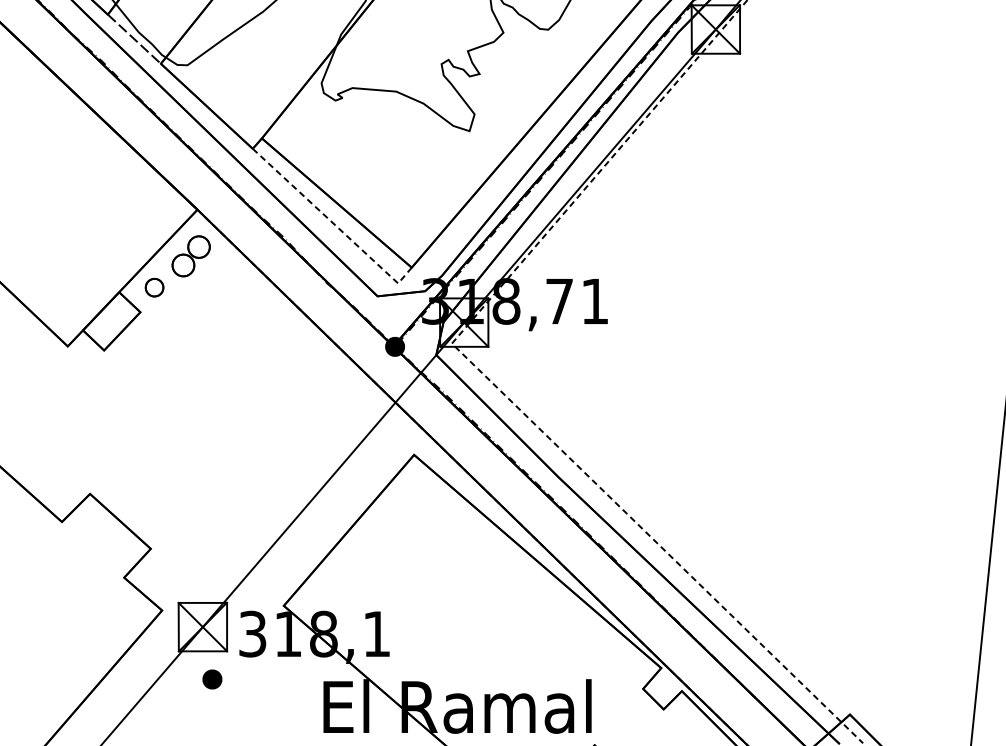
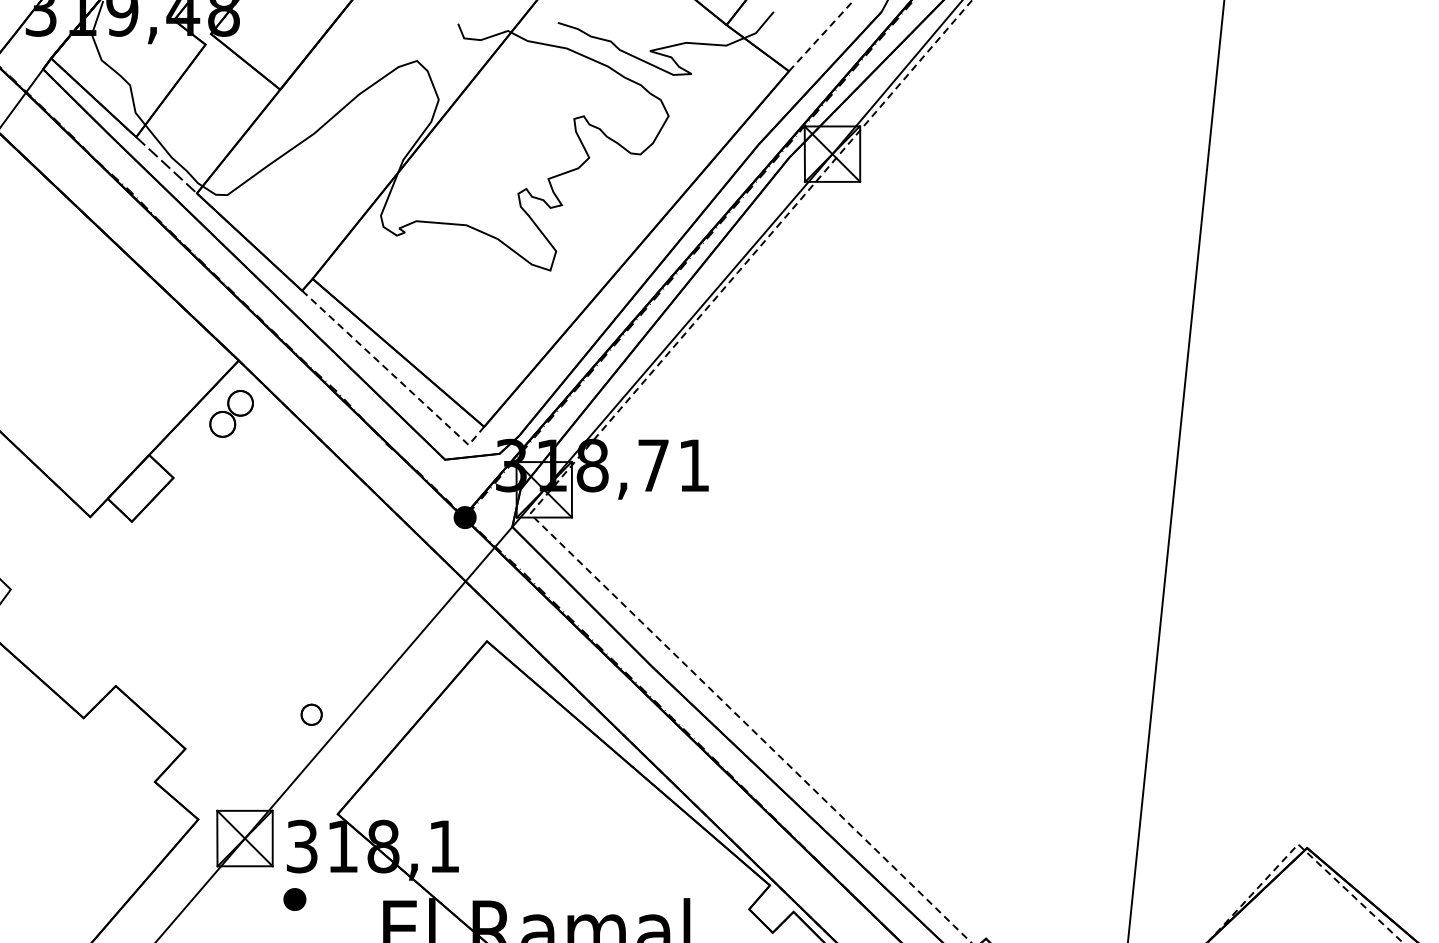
part: (154, 287) -> (311, 714), moved
part: (212, 679) -> (294, 899), moved

